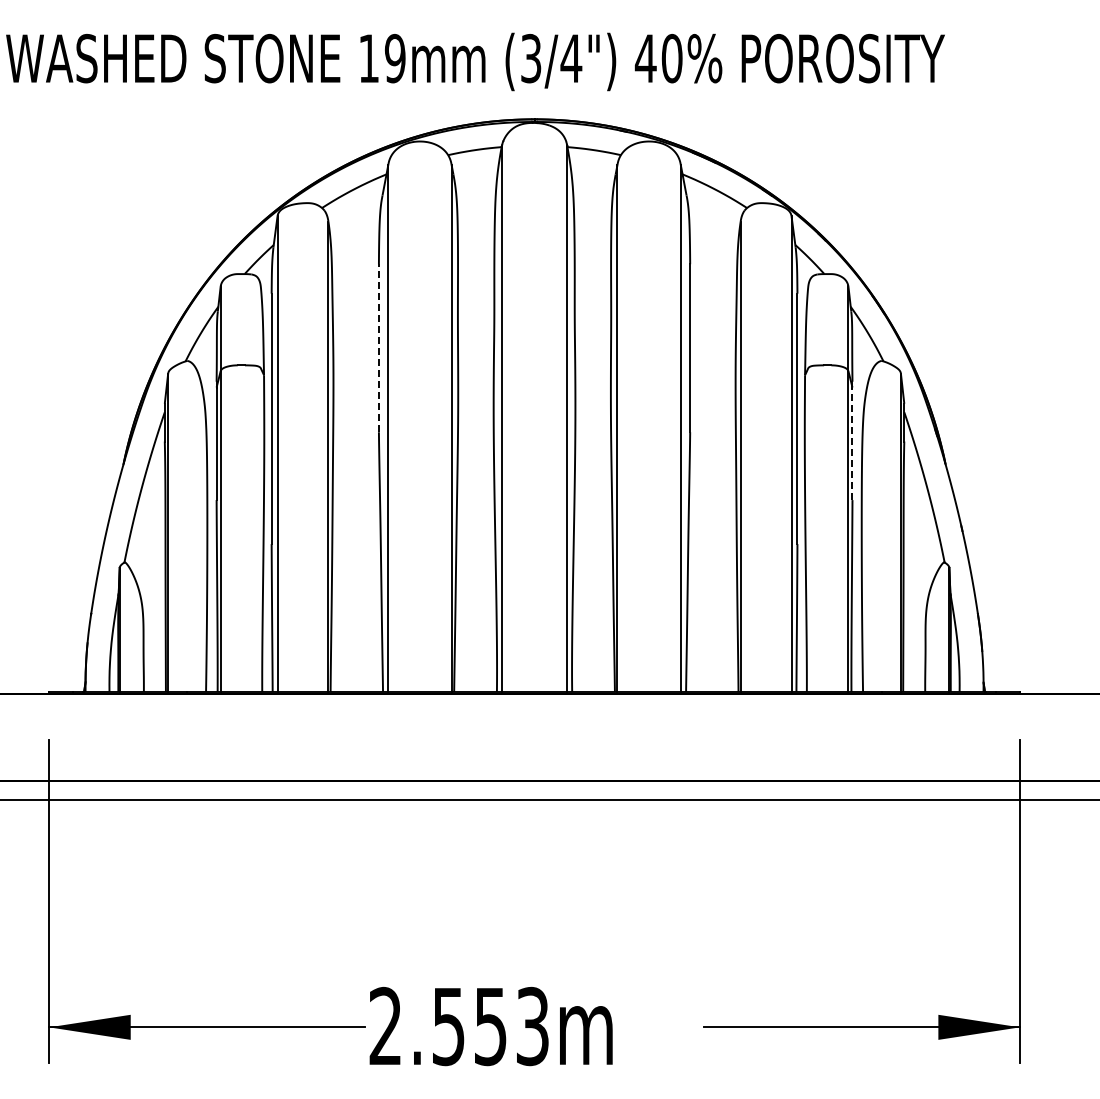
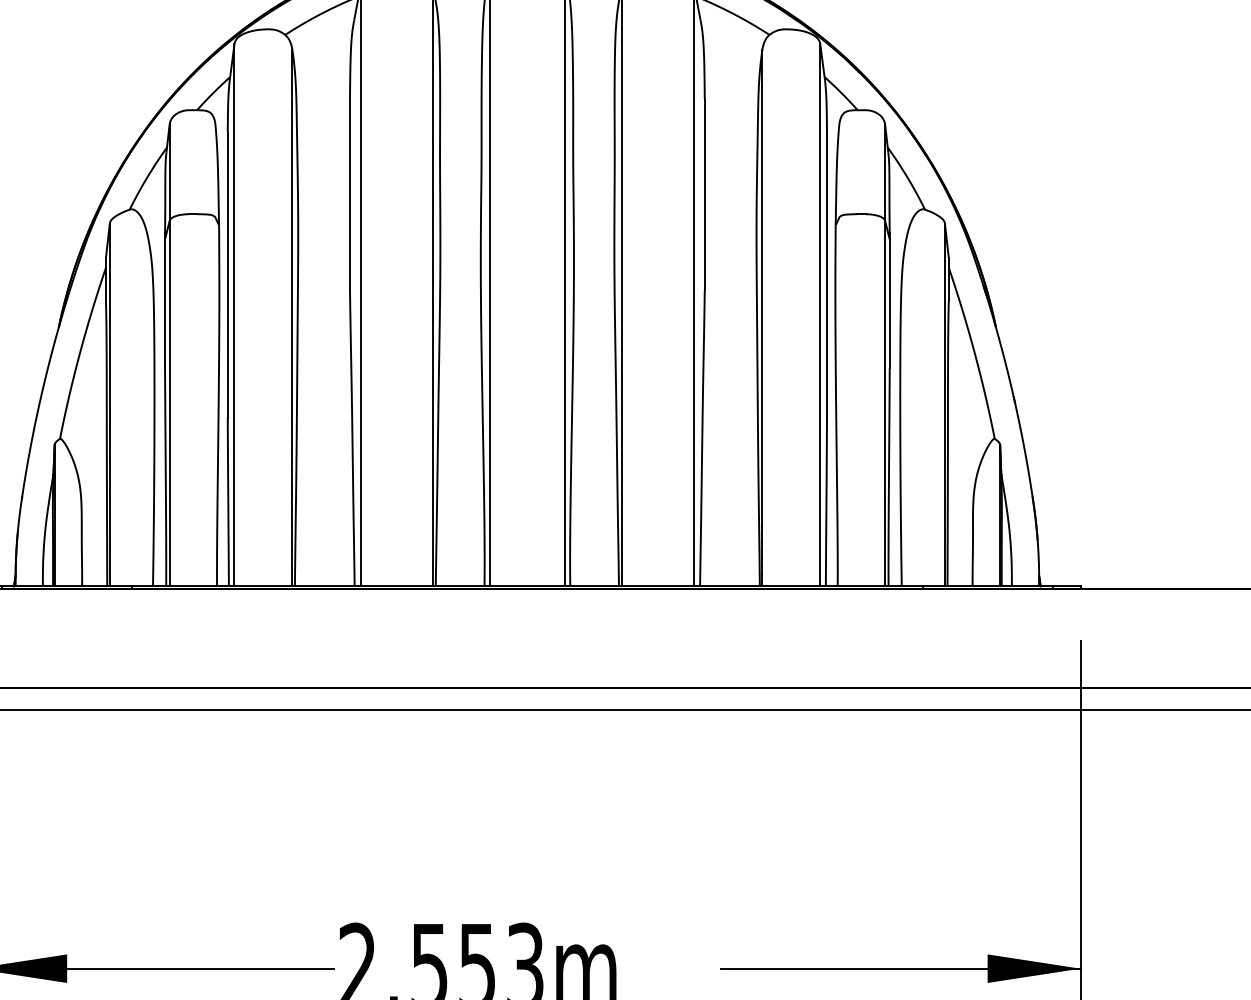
line: (378, 348) -> (349, 195), dashed -> solid
line: (852, 443) -> (889, 303), dashed -> solid

